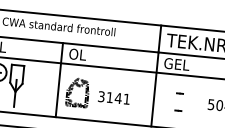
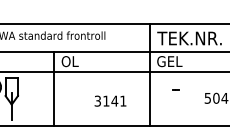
part: (77, 92) -> (73, 99), removed
part: (178, 110) -> (175, 107), removed

